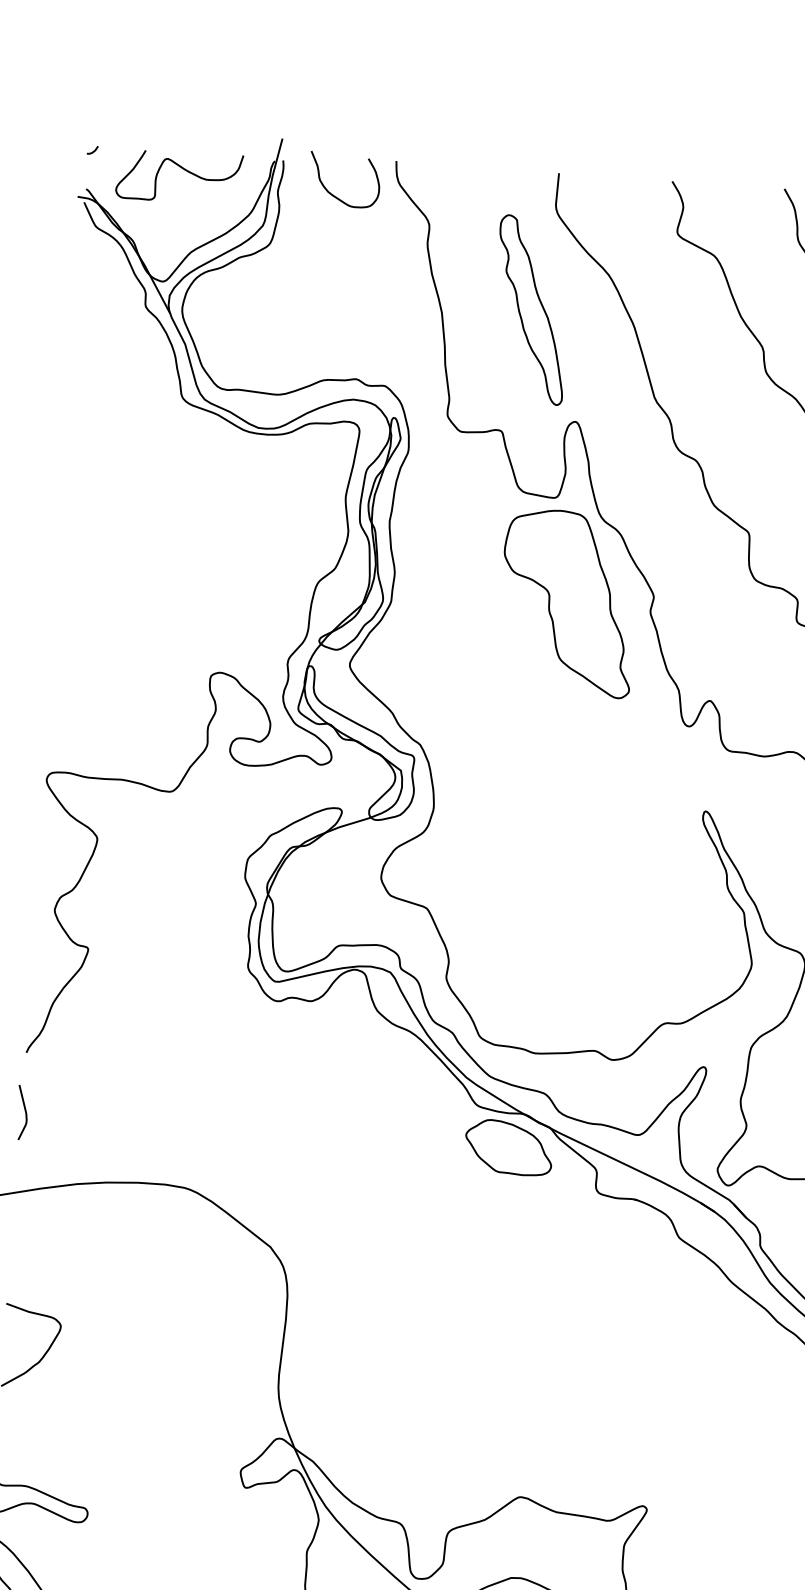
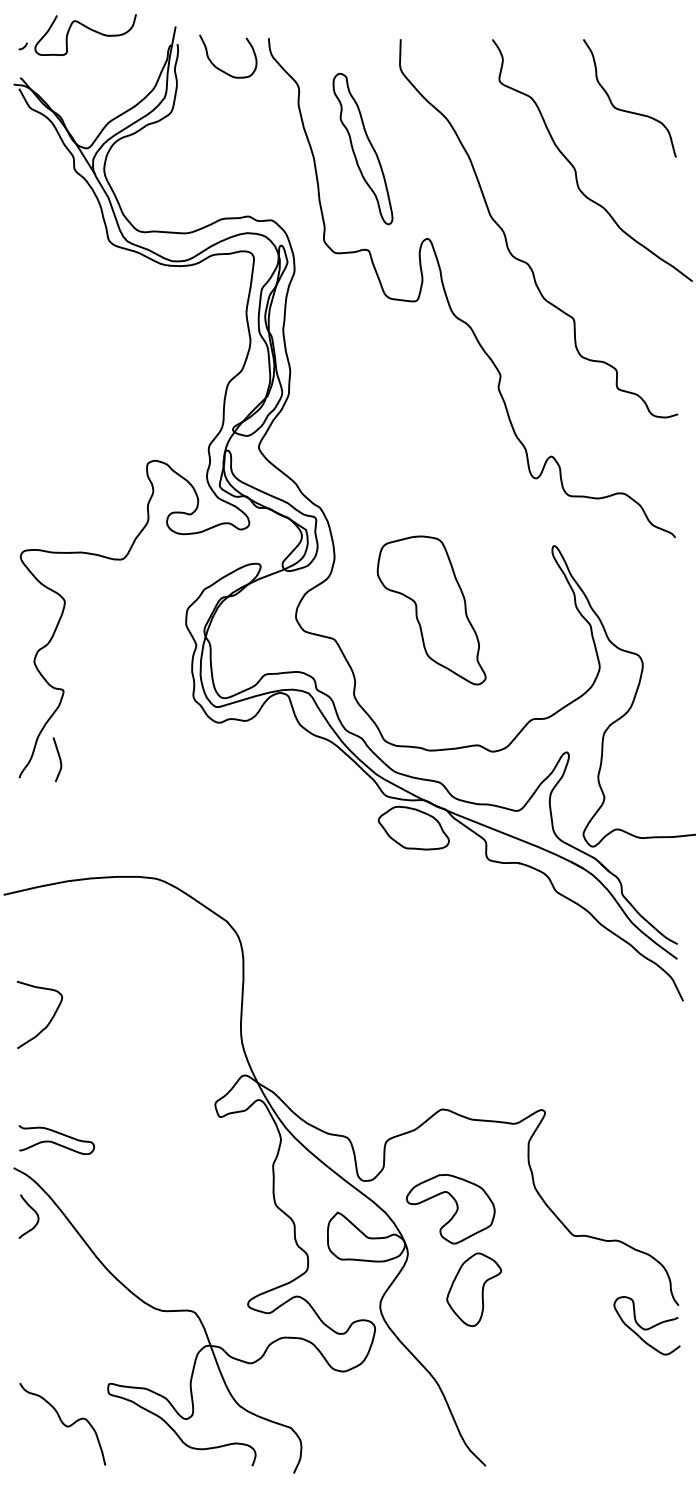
curve: (183, 170) -> (88, 29), moved
part: (530, 309) -> (362, 148), moved
part: (567, 603) -> (431, 610), moved
curve: (24, 1112) -> (59, 759), moved

